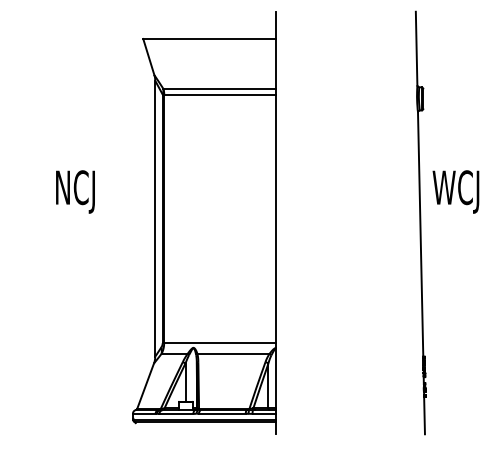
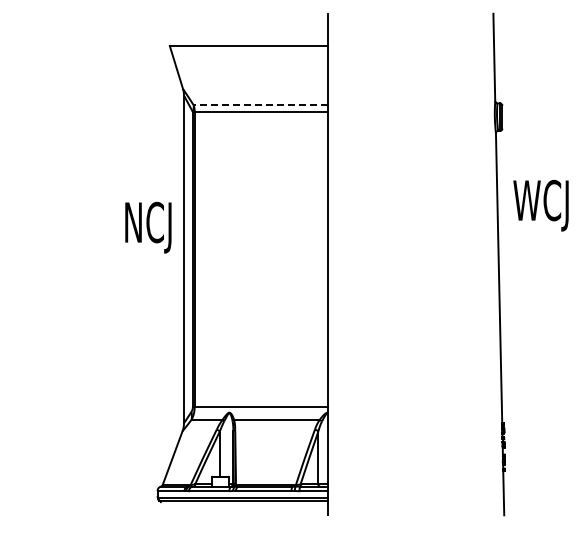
line: (219, 89) -> (260, 105), solid -> dashed
text: (75, 191) -> (148, 227), moved
text: (455, 191) -> (540, 205), moved

